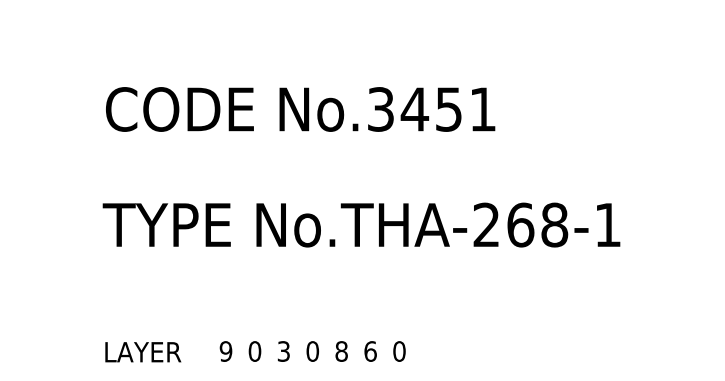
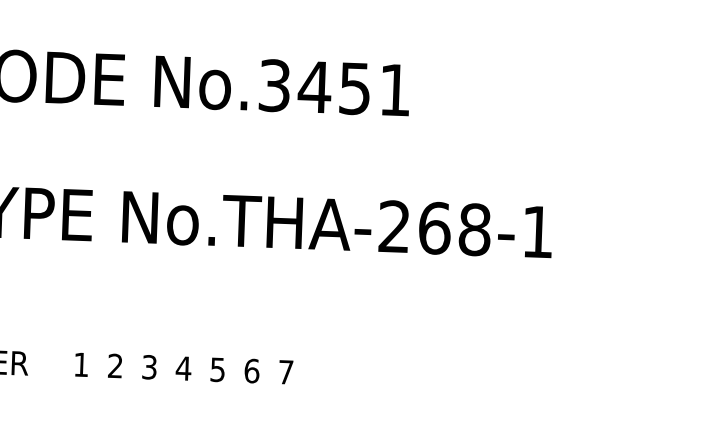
text: (225, 351) -> (80, 364), 9 -> 1
text: (254, 351) -> (114, 366), 0 -> 2
text: (312, 351) -> (183, 368), 0 -> 4
text: (341, 351) -> (217, 369), 8 -> 5
text: (399, 351) -> (286, 372), 0 -> 7

